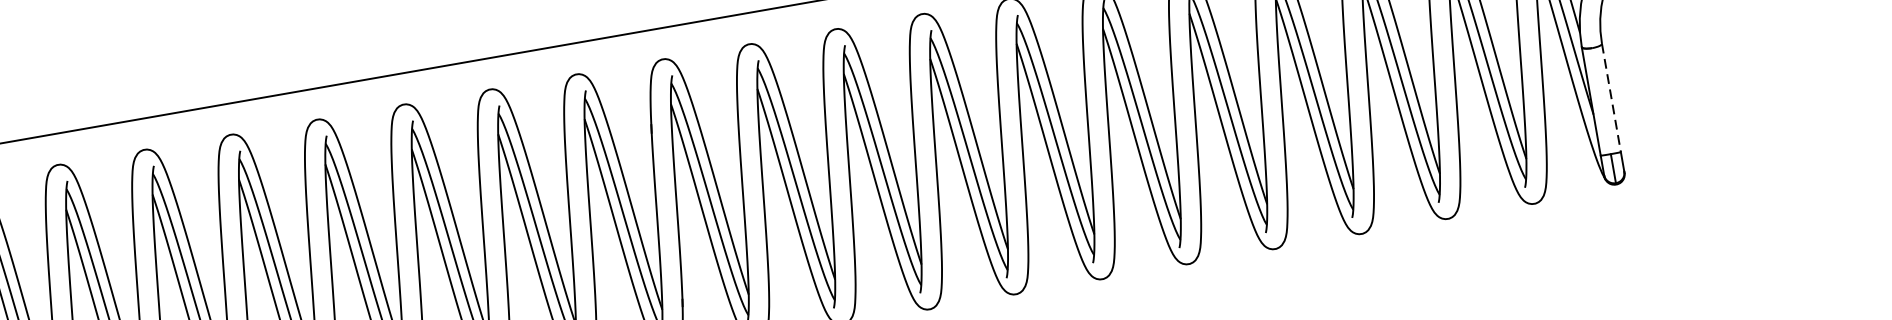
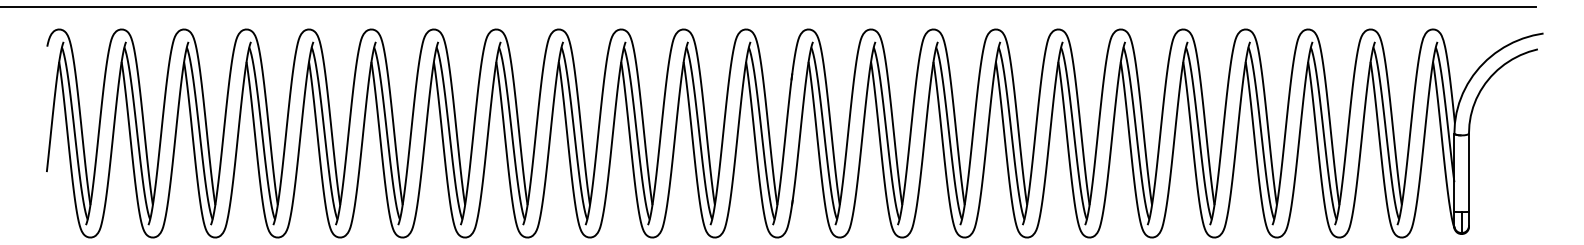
line: (1610, 99) -> (1468, 173), dashed -> solid

